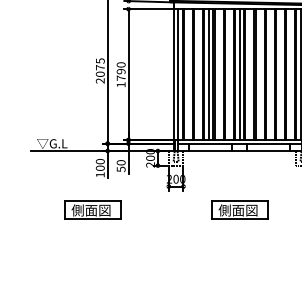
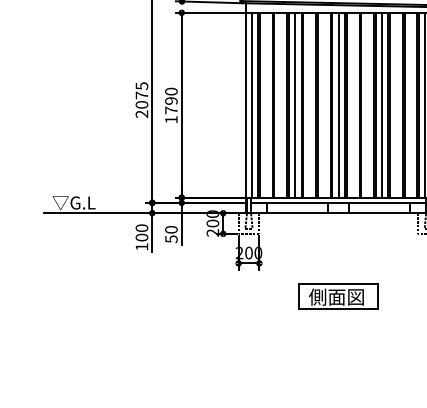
line: (270, 74) -> (382, 105), added
part: (92, 209) -> (130, 295), removed

